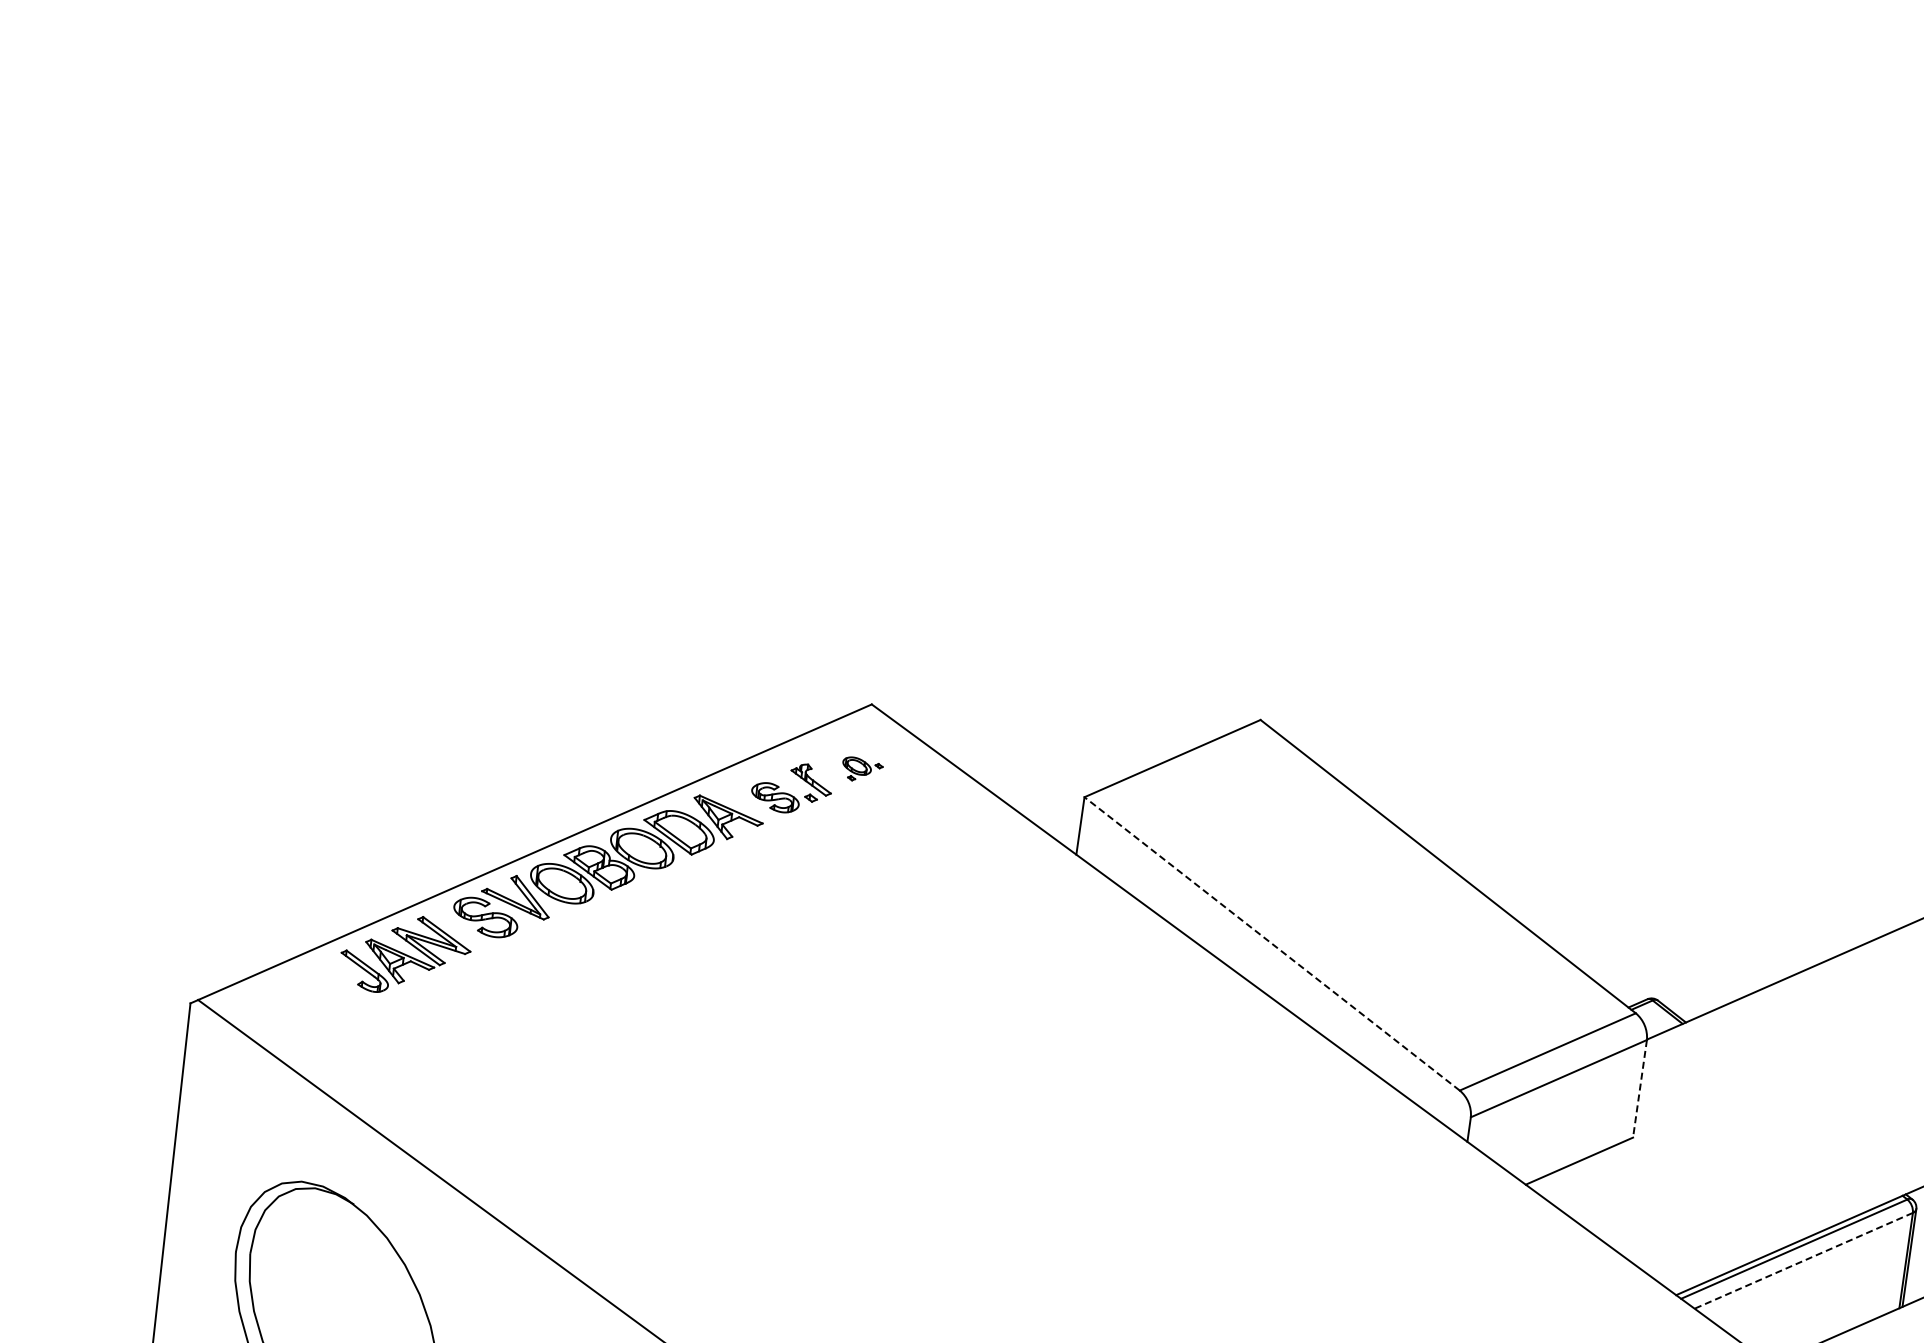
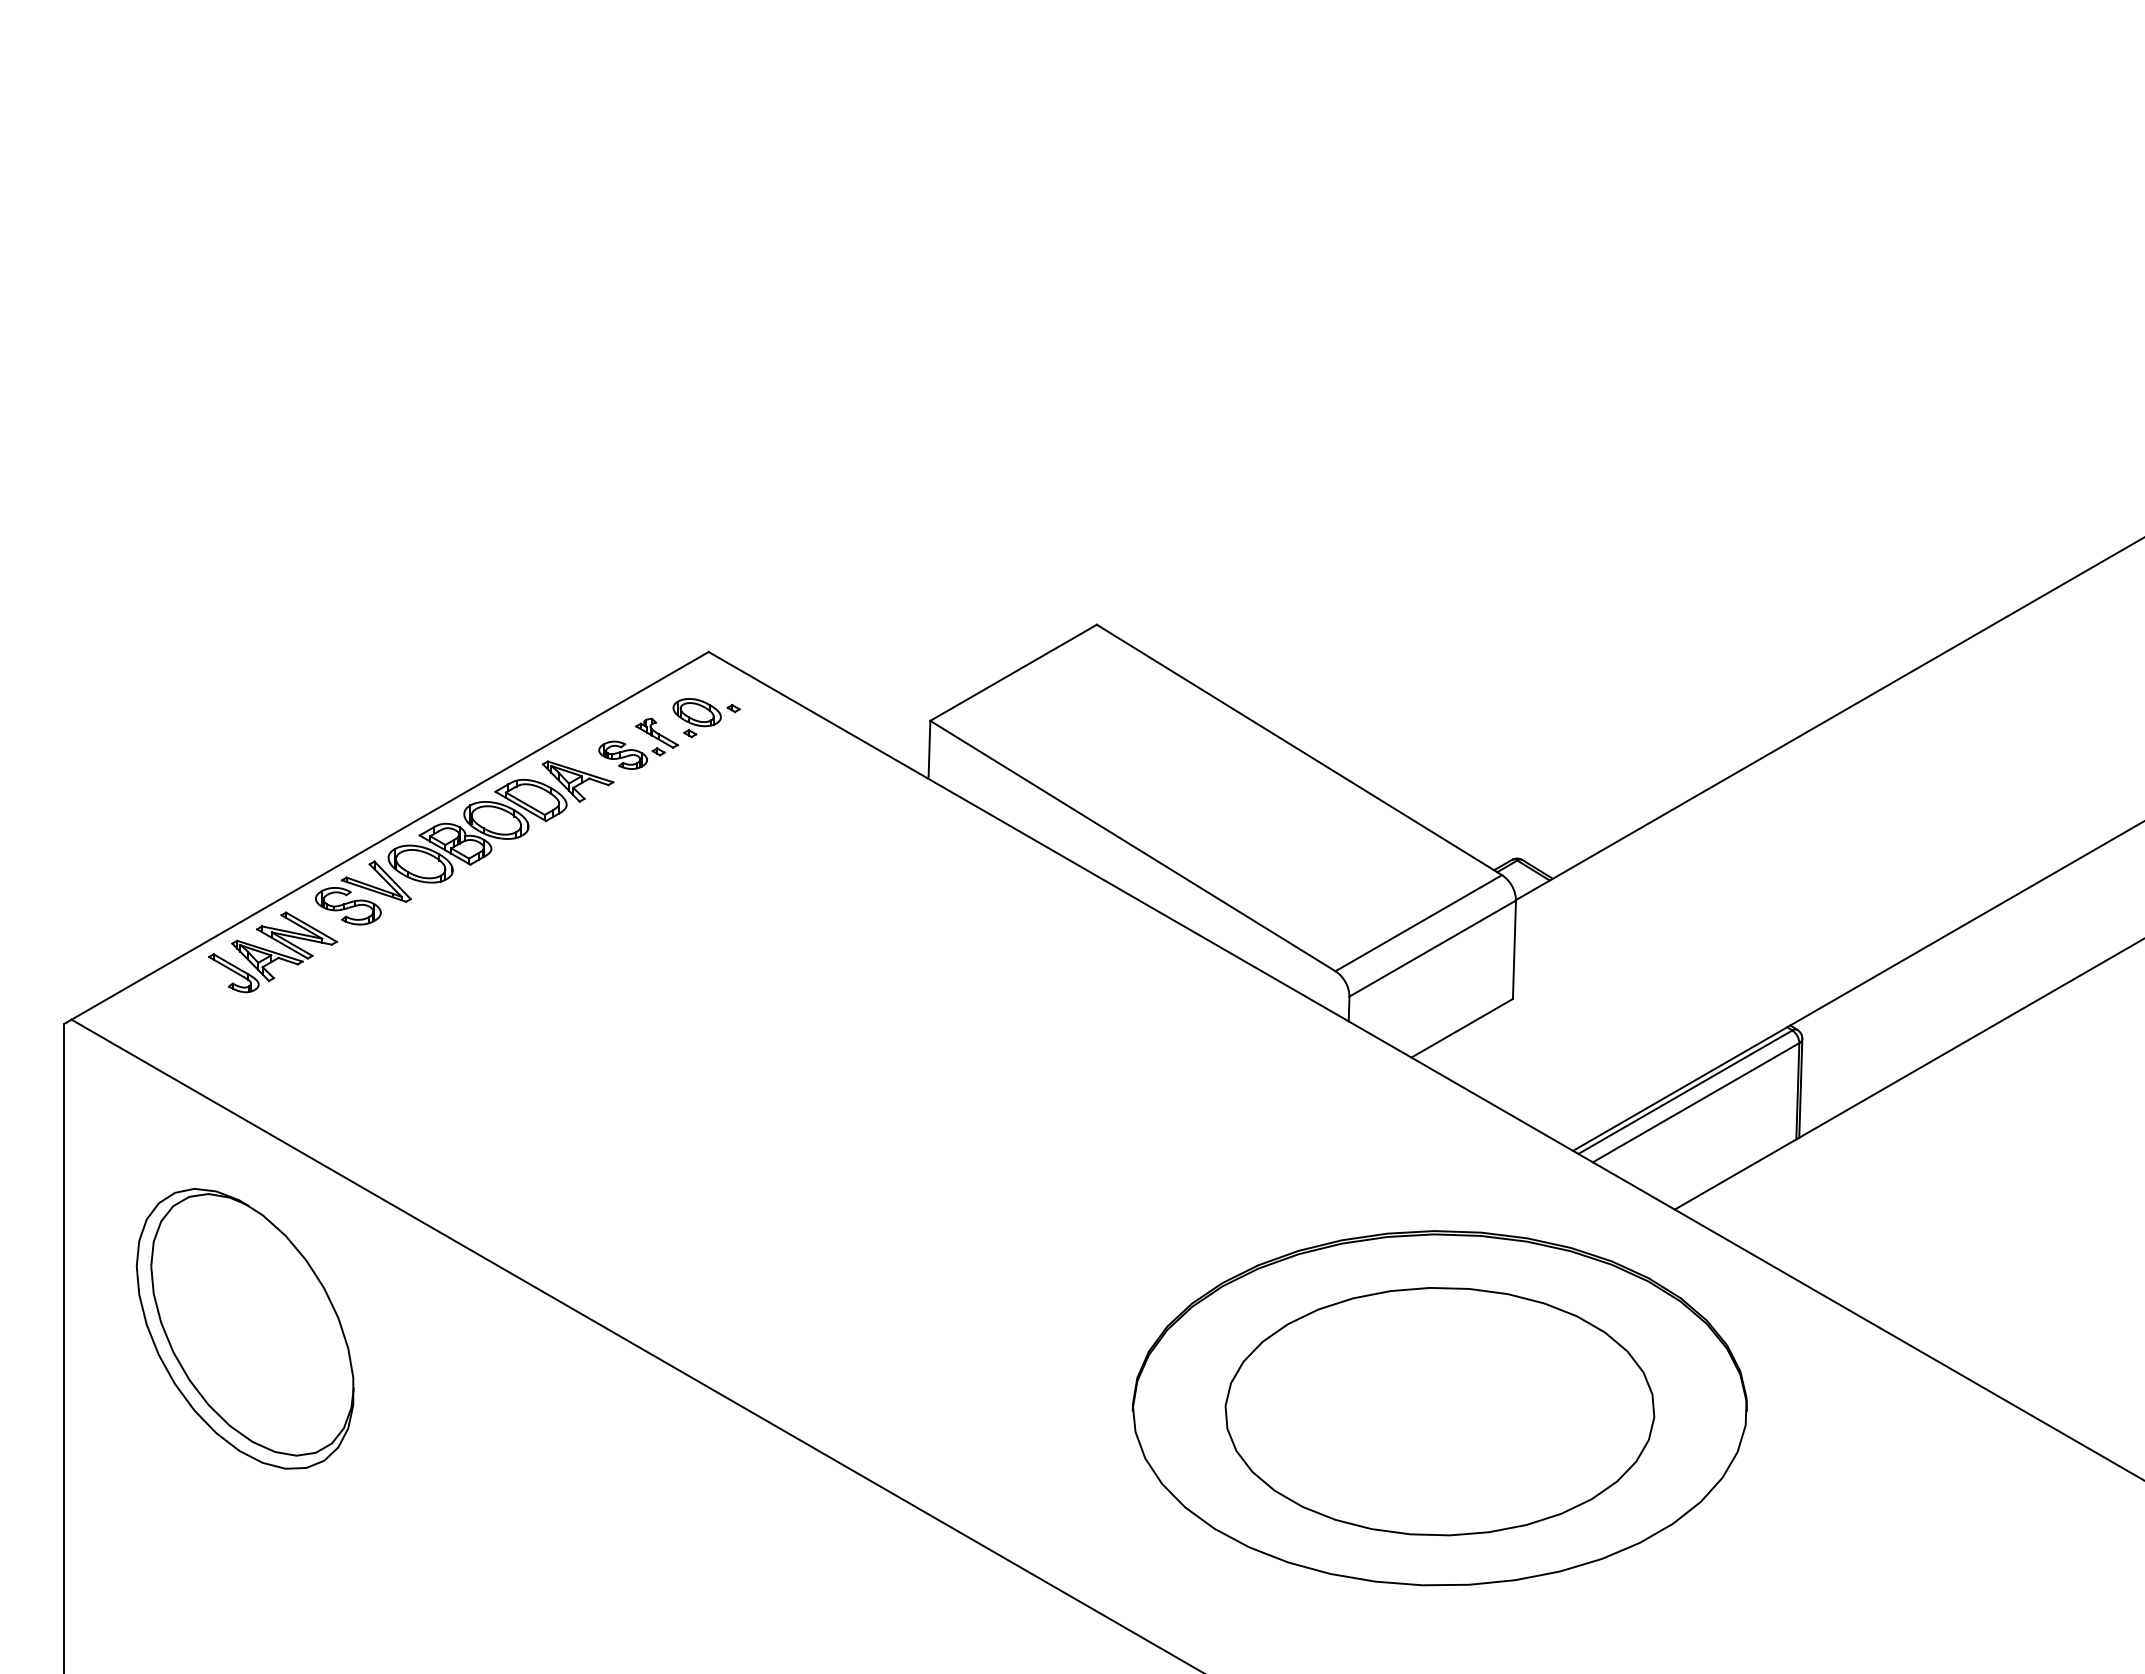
part: (862, 770) -> (706, 718), size x1.67
line: (1271, 943) -> (1132, 845), dashed -> solid
line: (1639, 1089) -> (1514, 950), dashed -> solid
line: (1803, 1260) -> (1695, 1102), dashed -> solid

